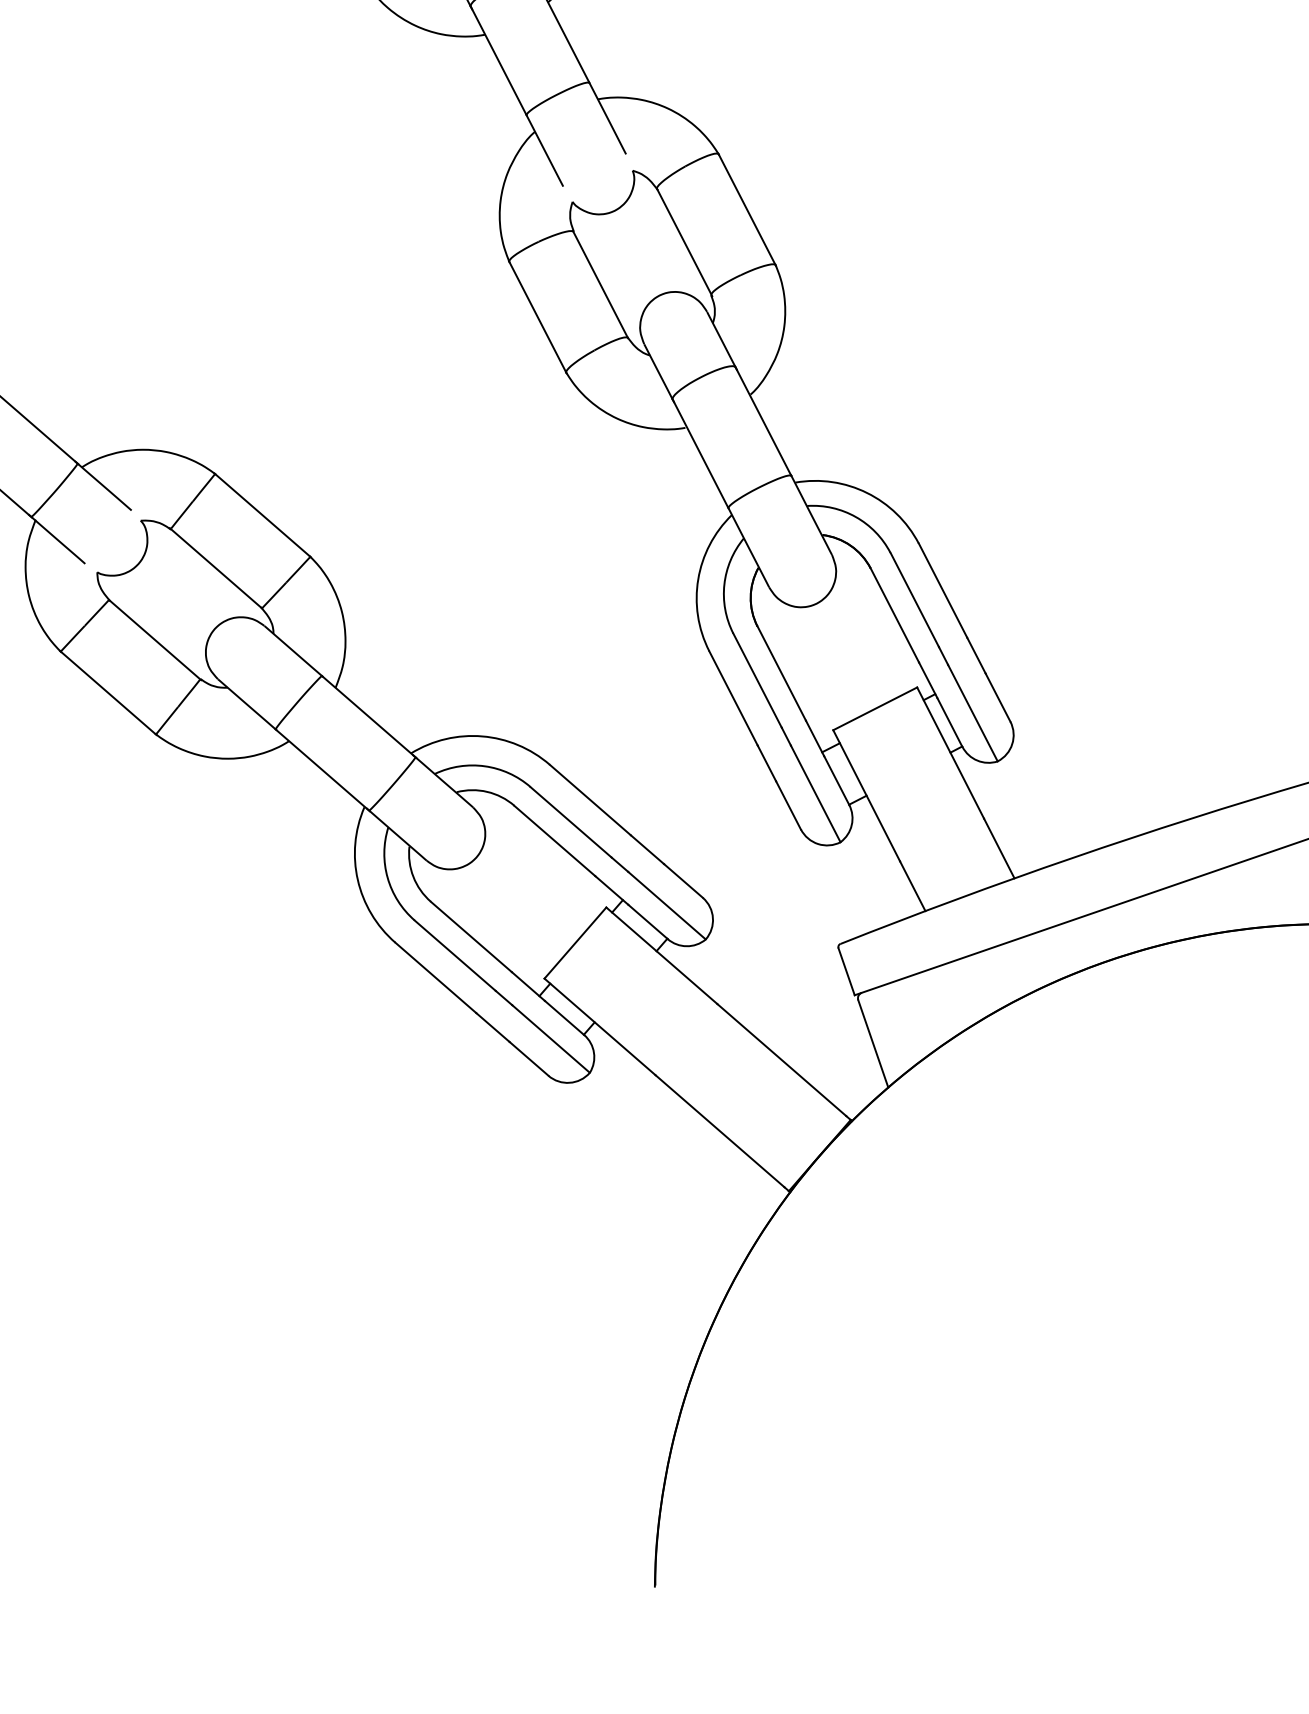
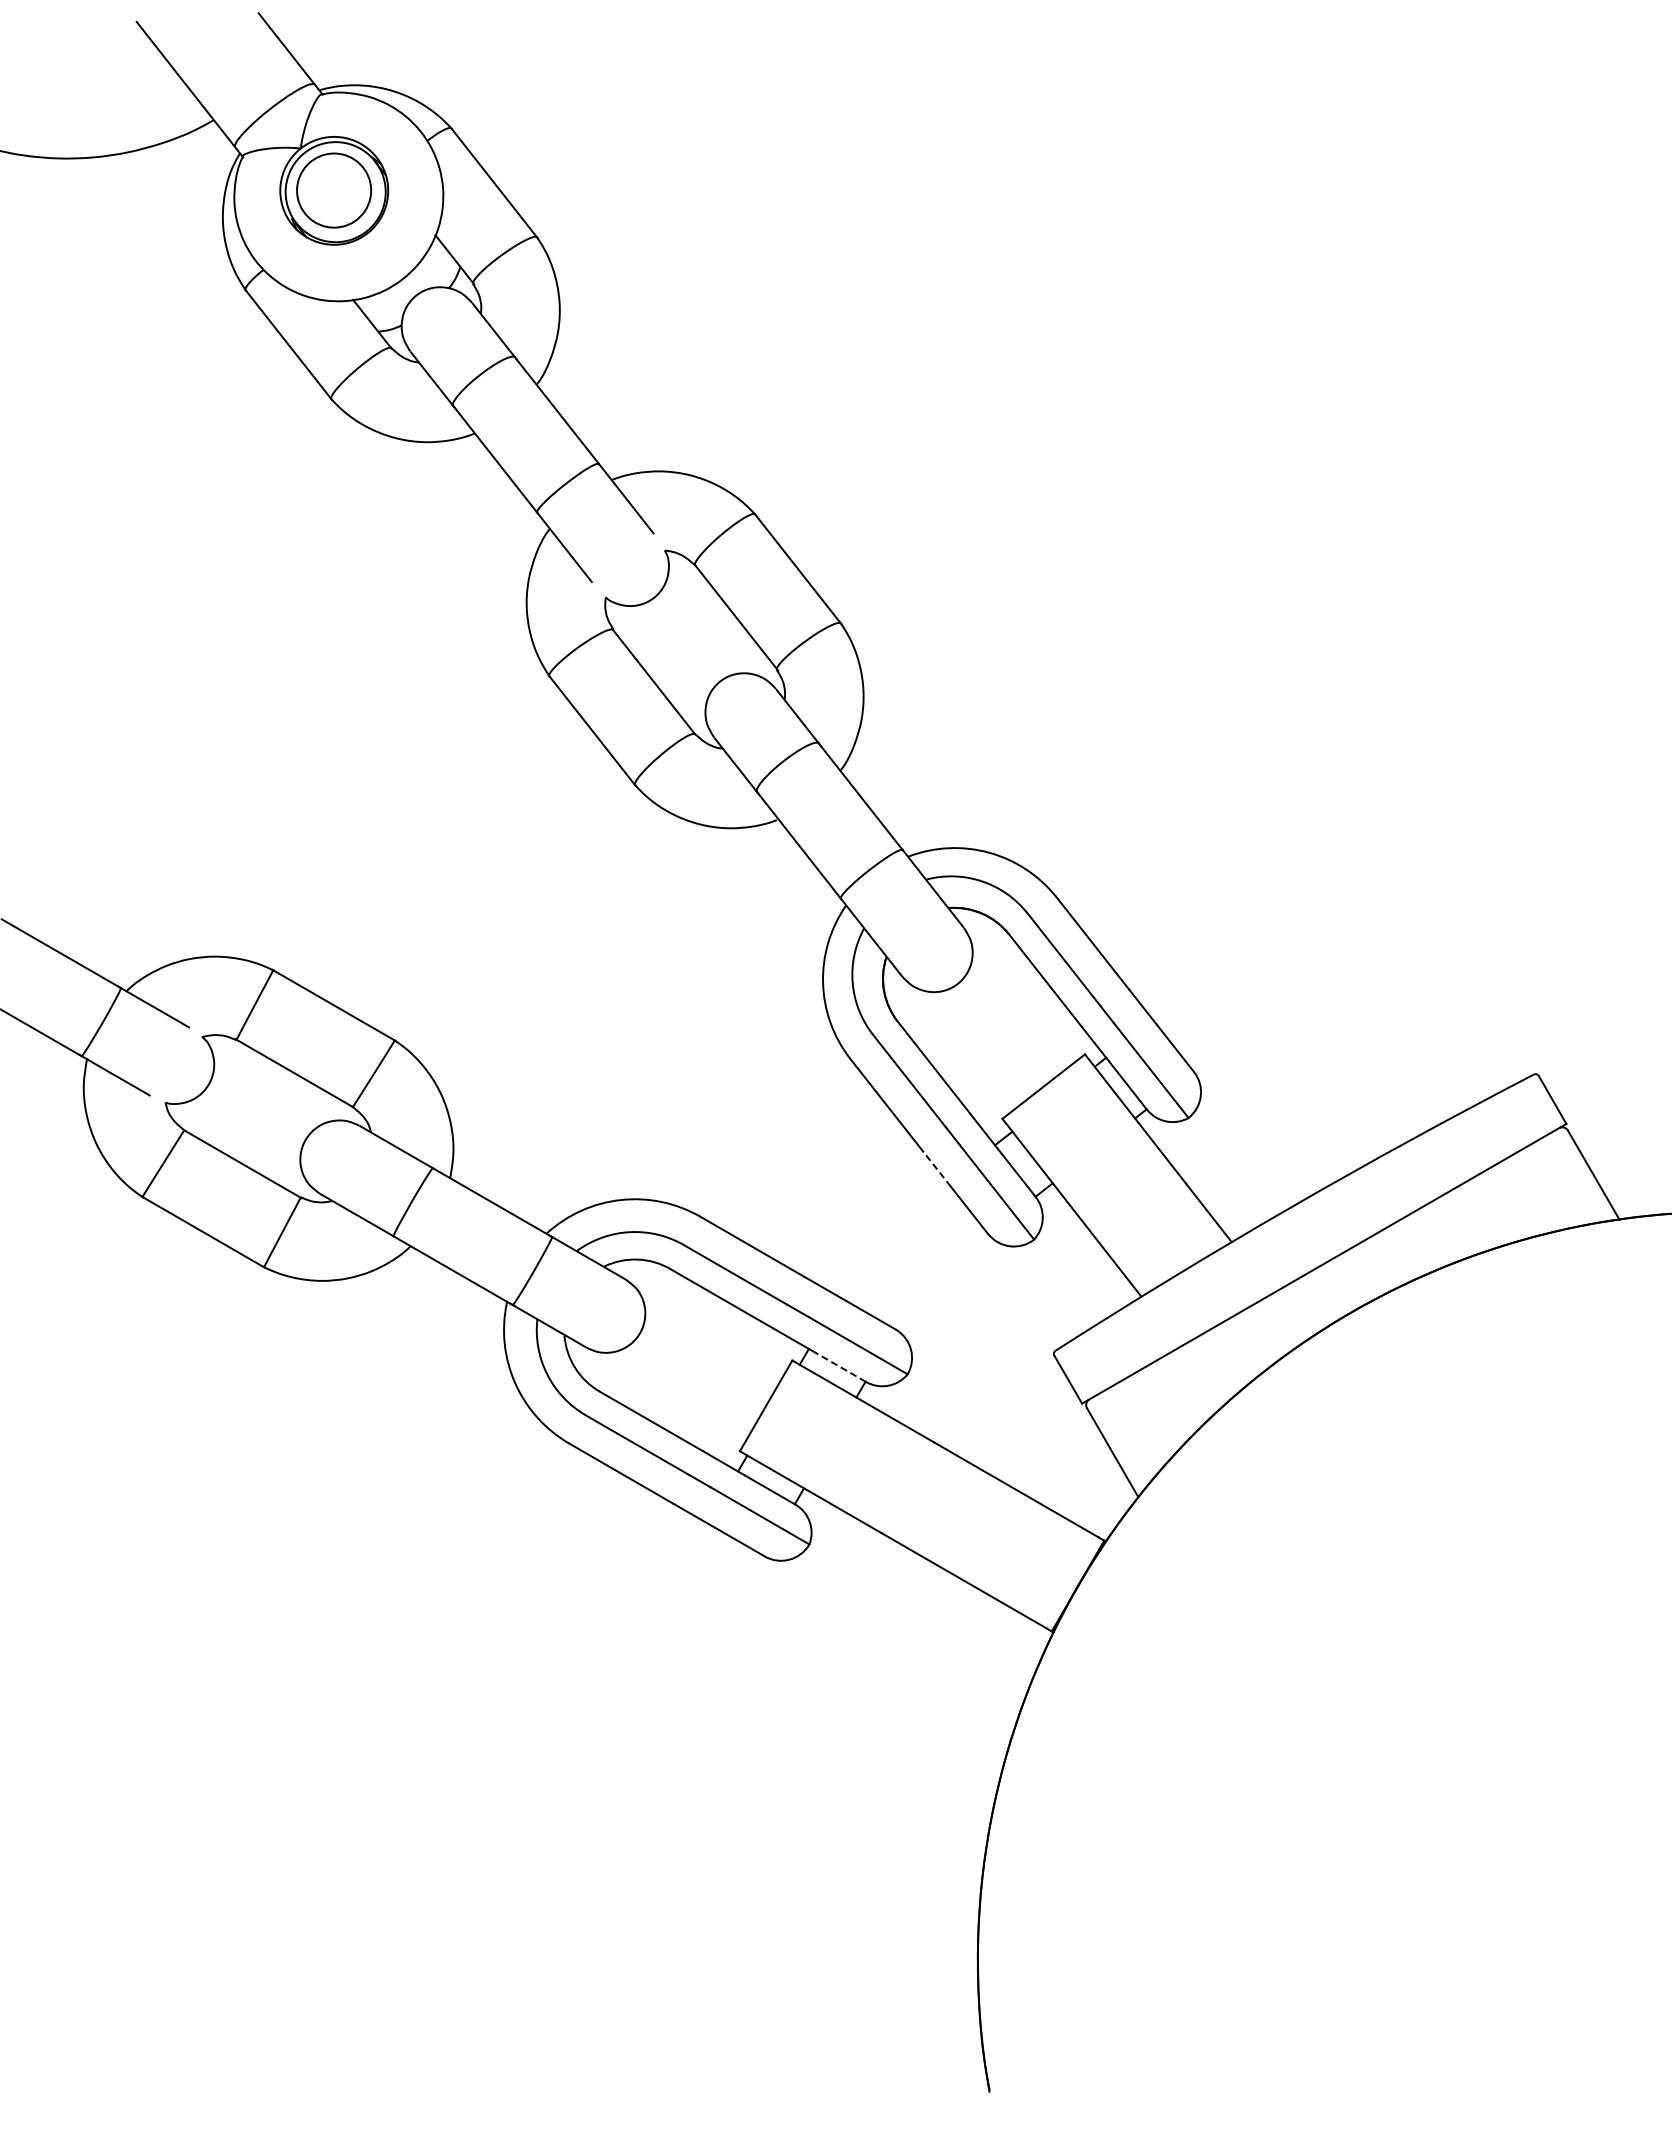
line: (766, 762) -> (936, 1168), solid -> dashed
line: (647, 921) -> (840, 1367), solid -> dashed

